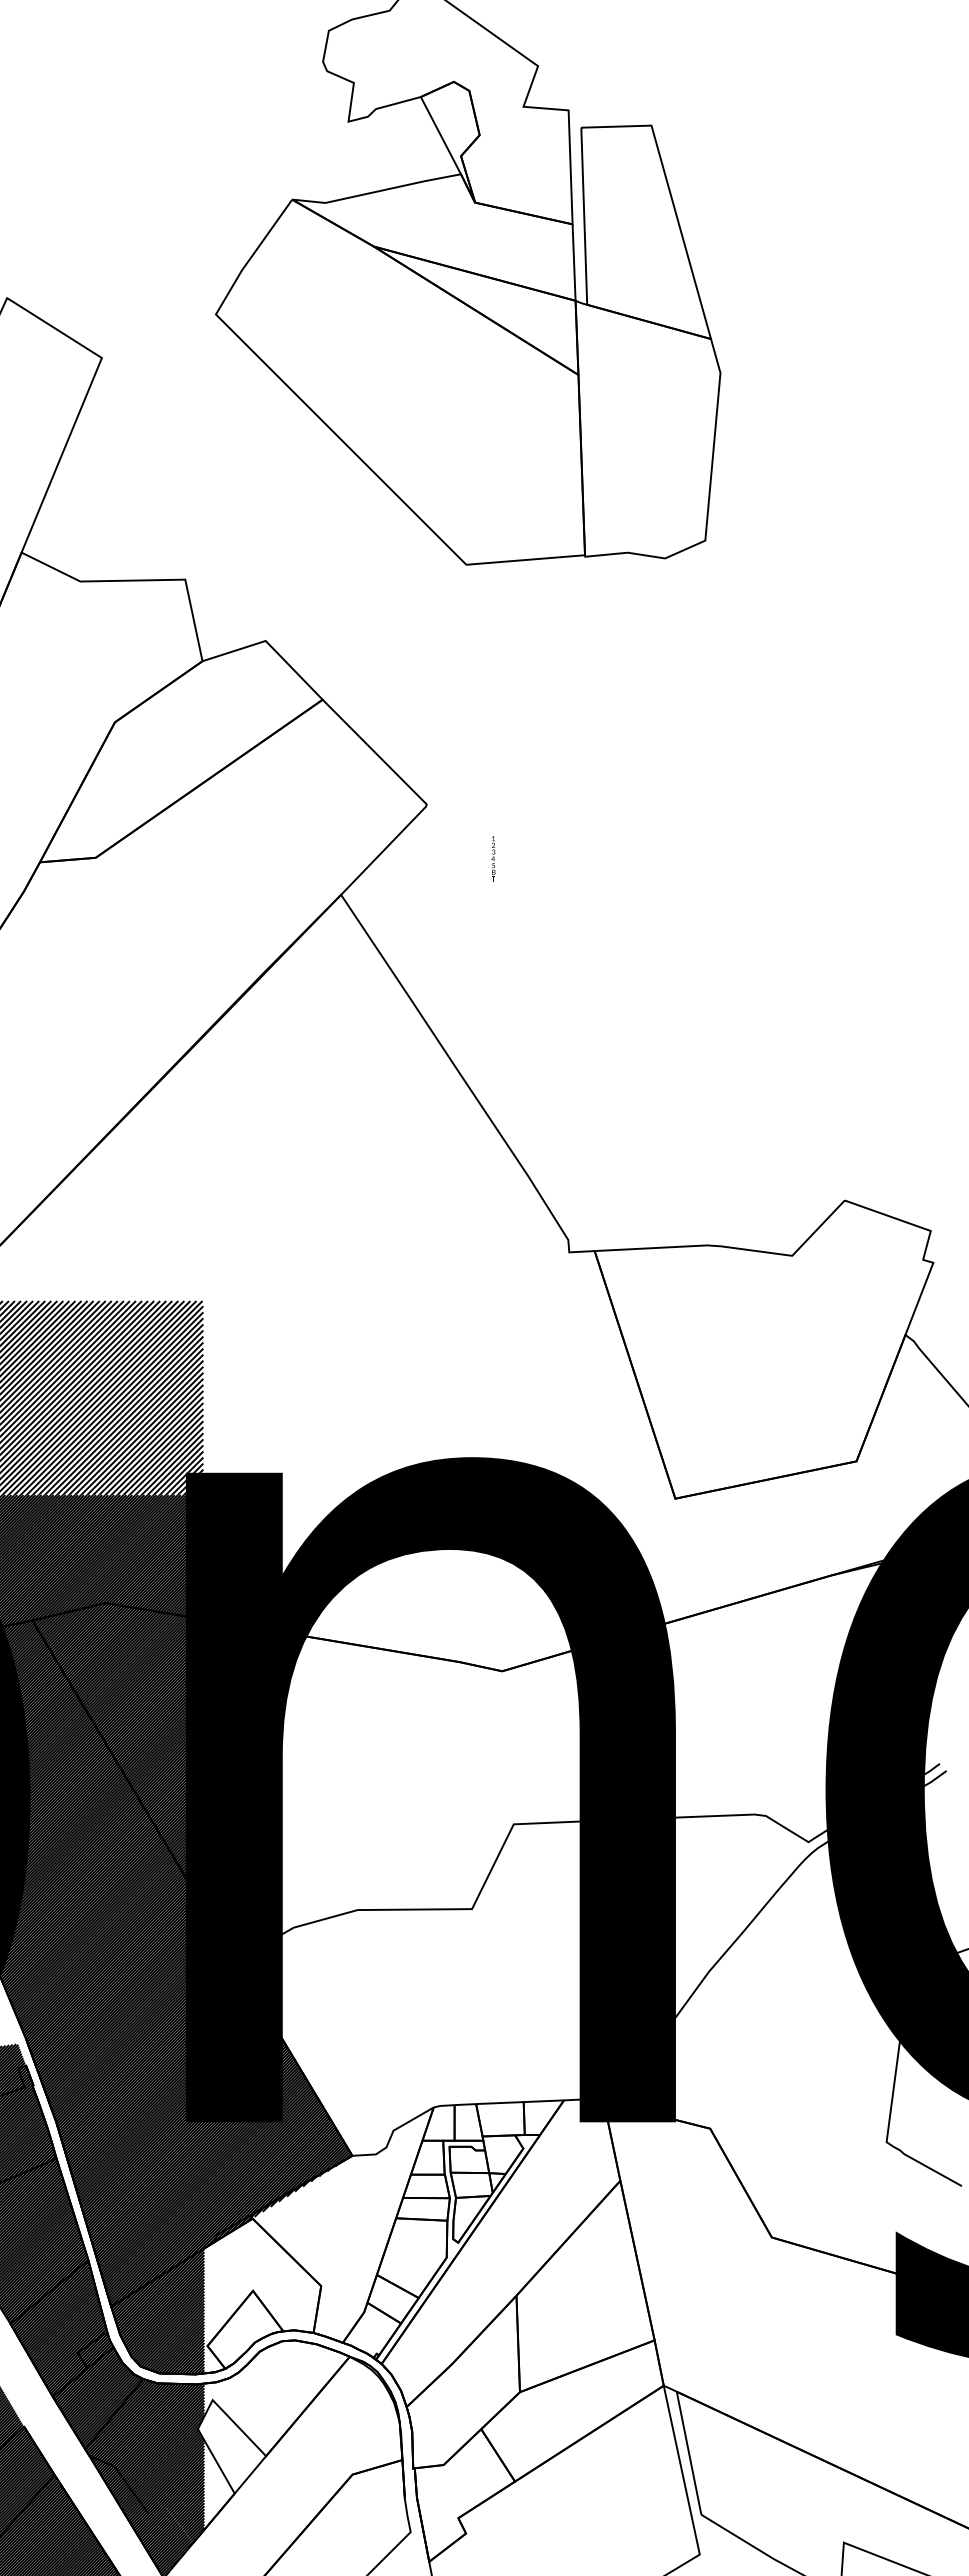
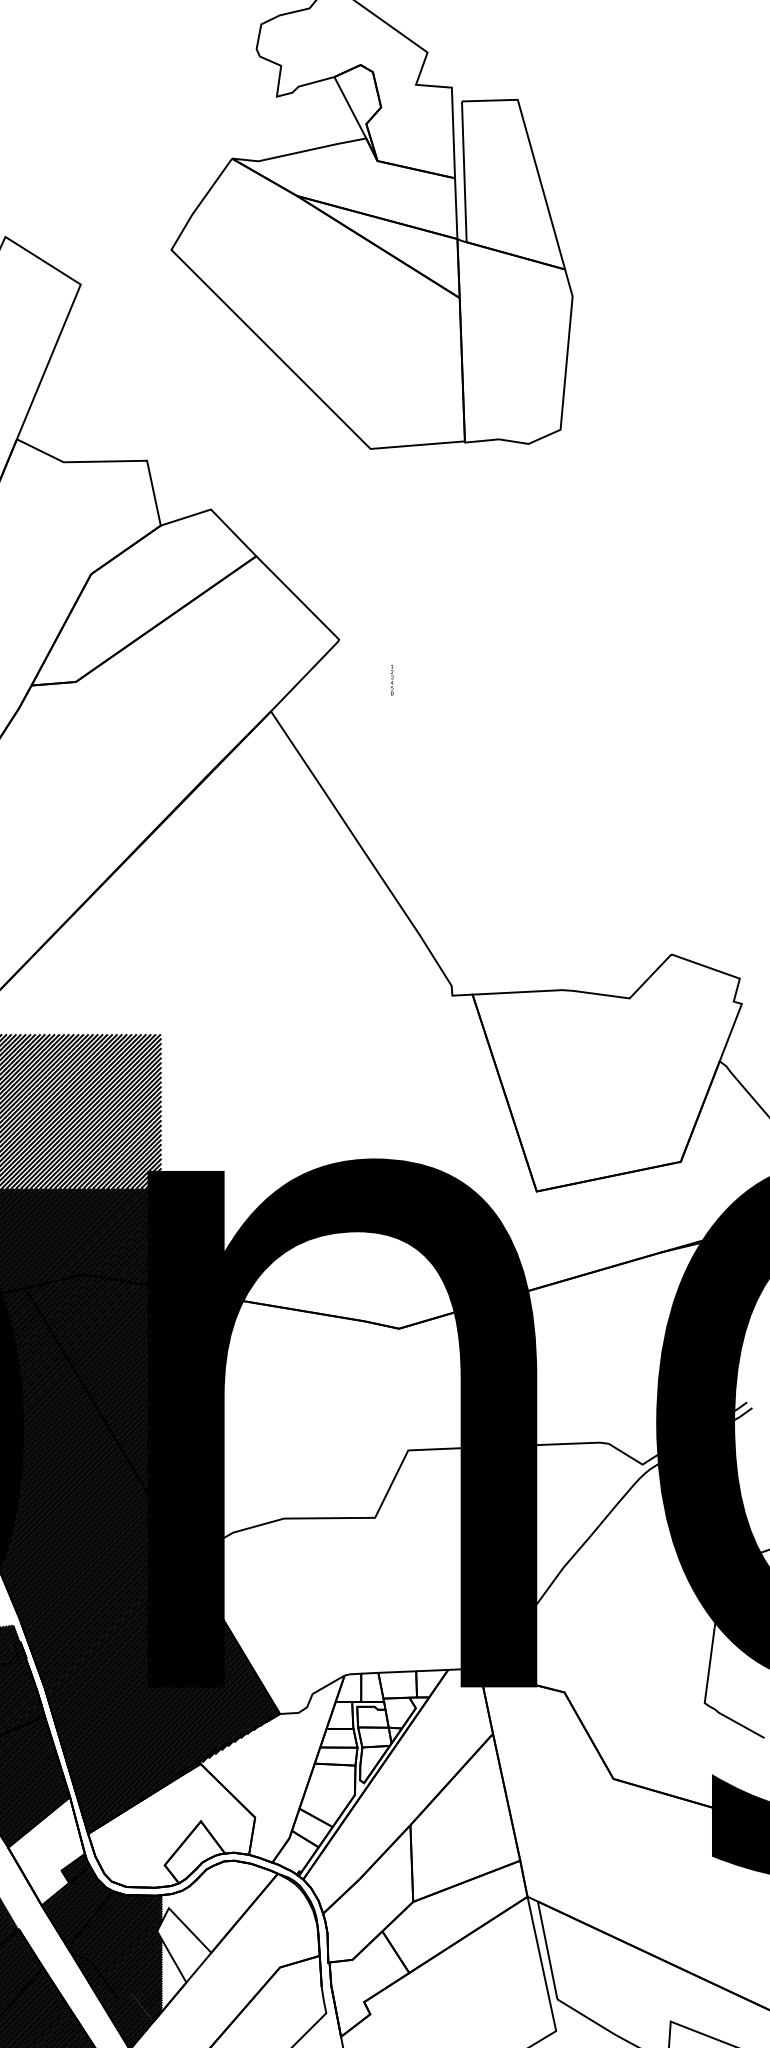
hatch: (157, 2311) -> (125, 1837), removed
hatch: (58, 2328) -> (46, 1851), removed

